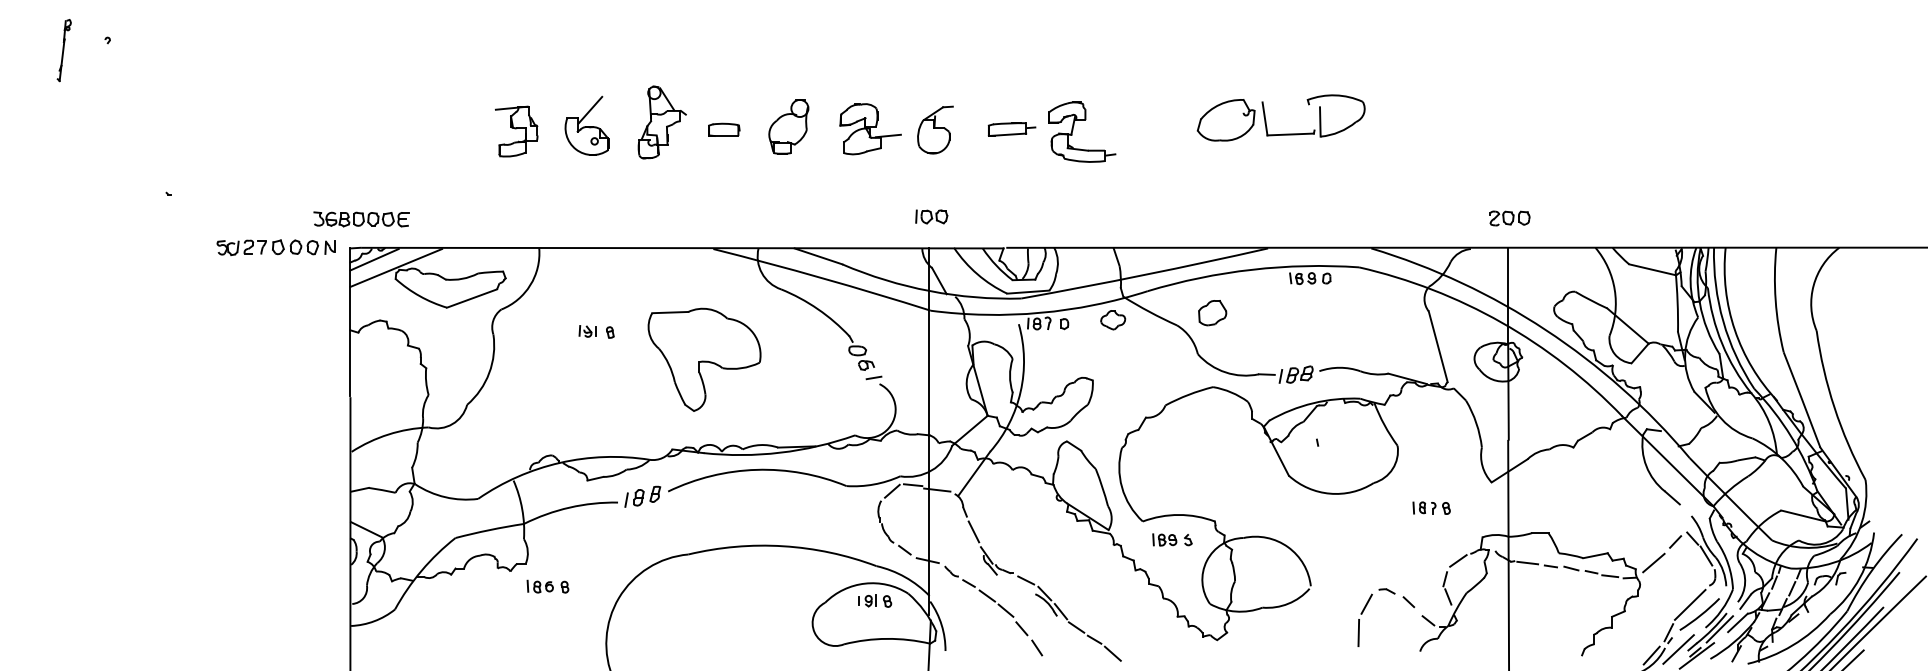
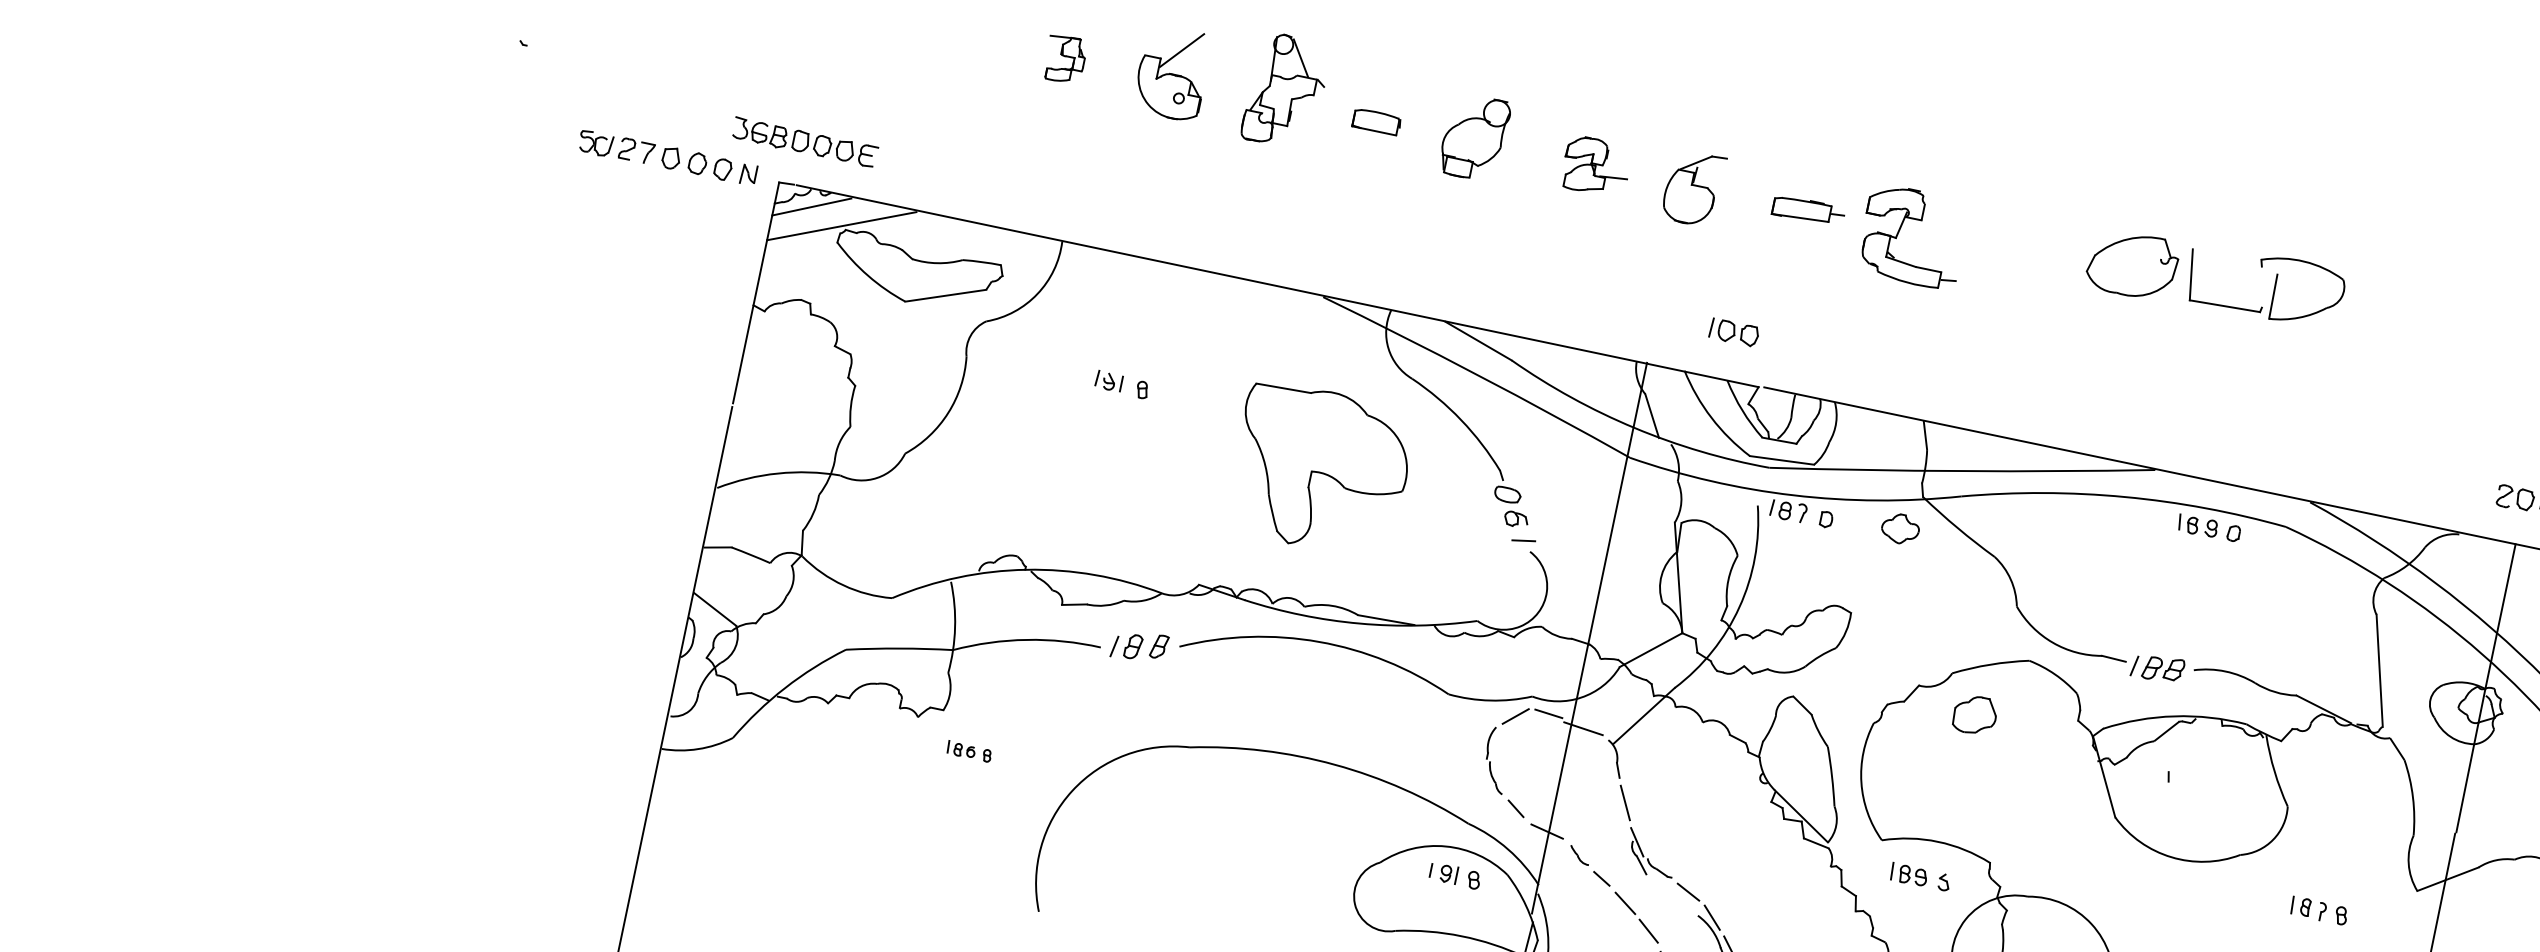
part: (870, 129) -> (1596, 167), size x0.7
part: (516, 131) -> (1064, 59), size x0.6
part: (931, 216) -> (1734, 332), moved
part: (1212, 313) -> (1974, 715), moved
part: (704, 359) -> (1320, 469), moved
part: (547, 586) -> (968, 751), size x0.7

